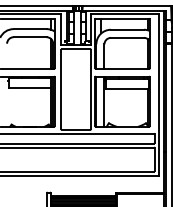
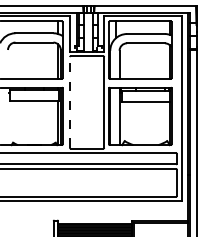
line: (61, 88) -> (70, 101), solid -> dashed

